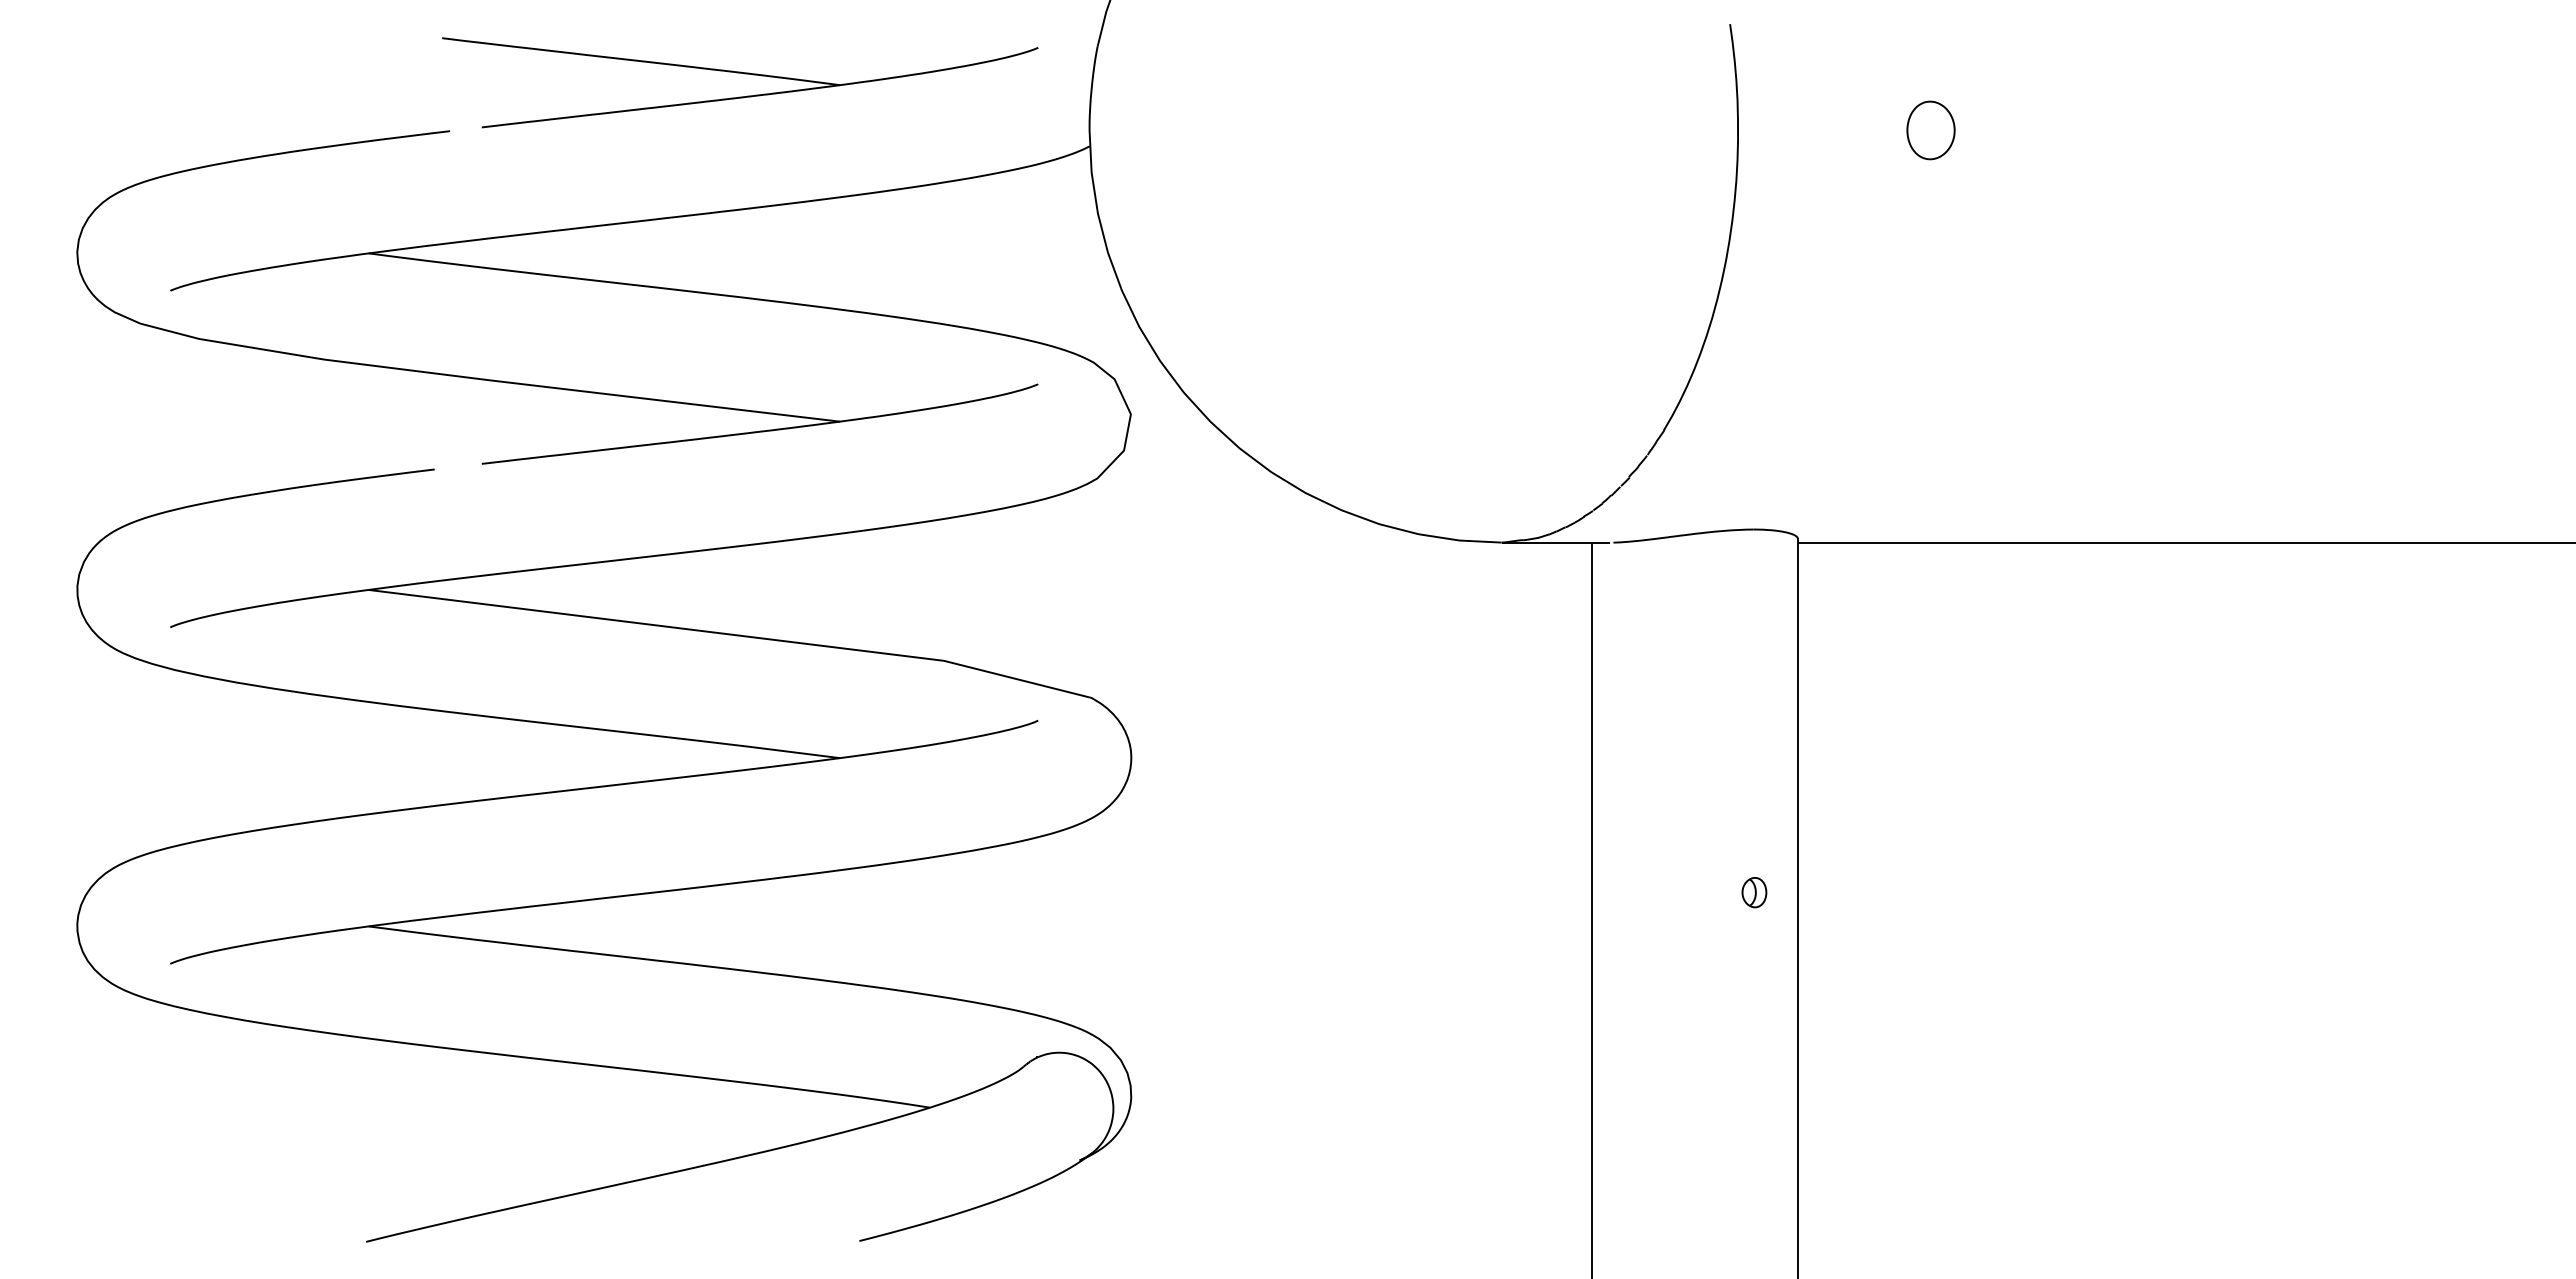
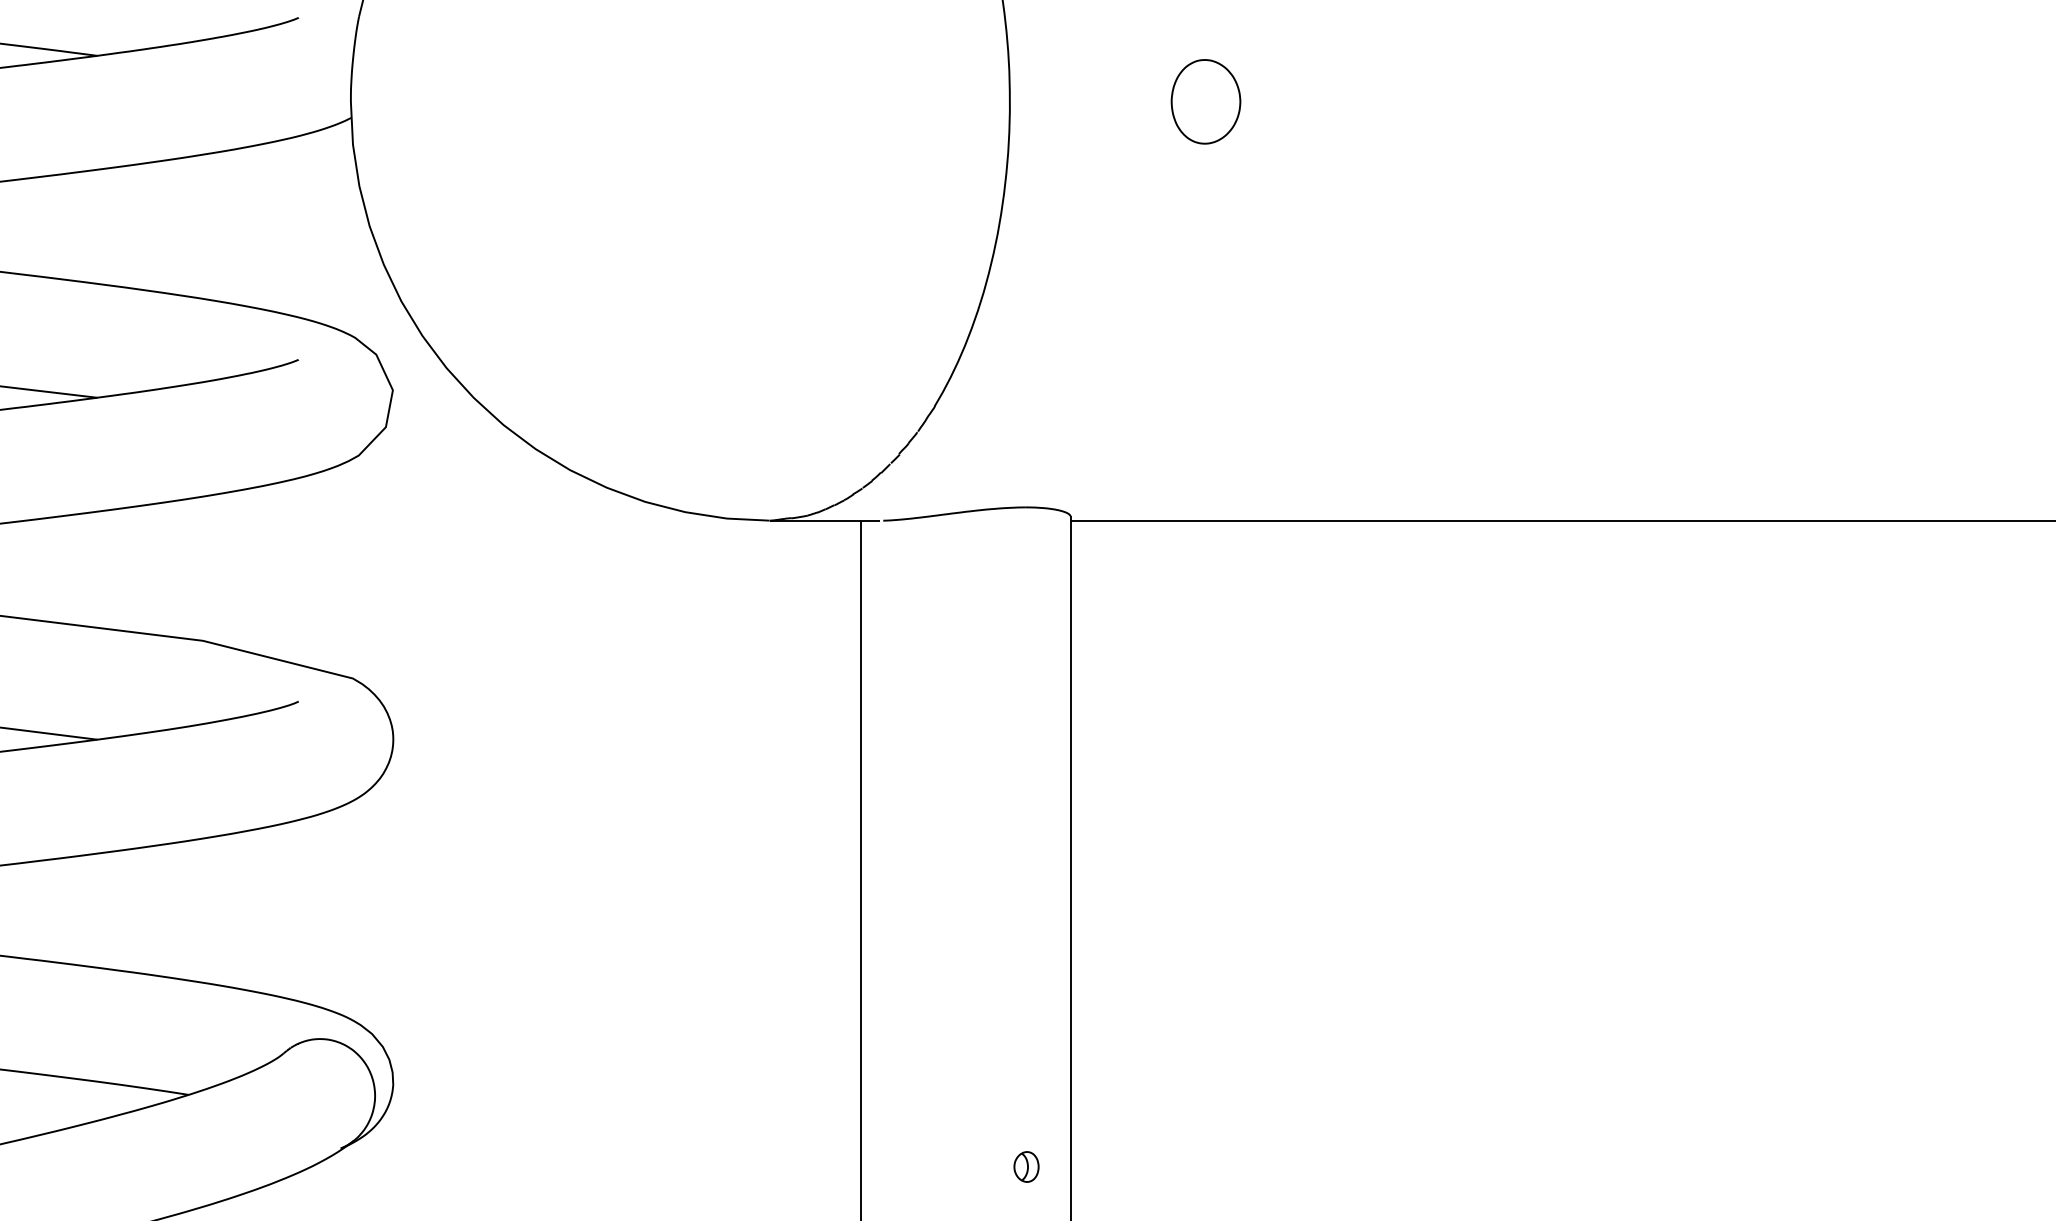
part: (1930, 130) -> (1205, 101), size x1.43
part: (1754, 892) -> (1026, 1166), moved

